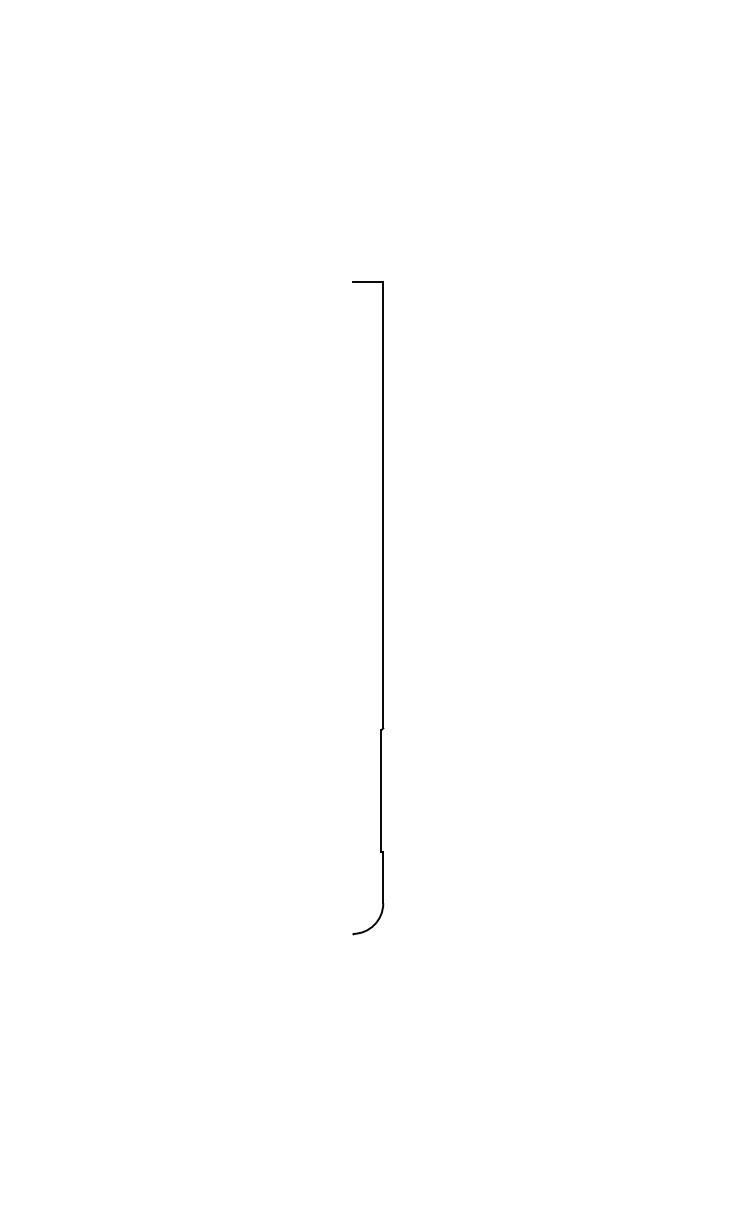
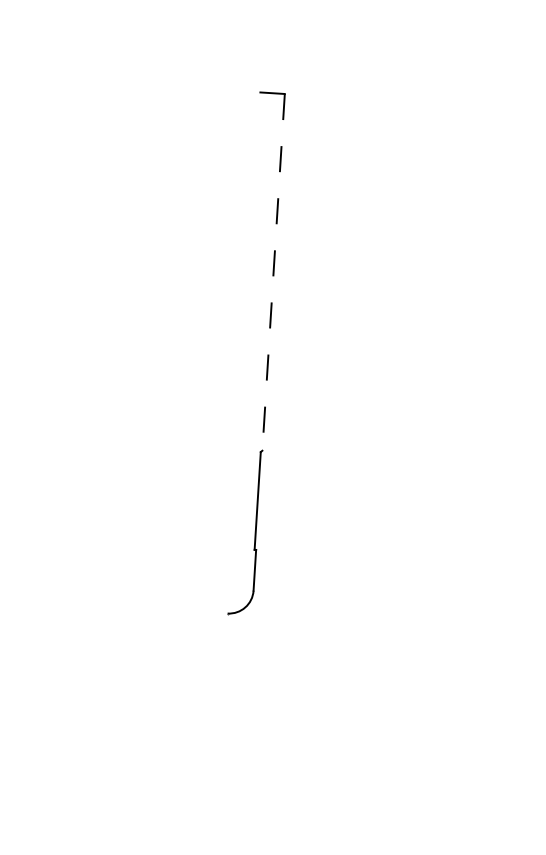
line: (383, 505) -> (273, 272), solid -> dashed

